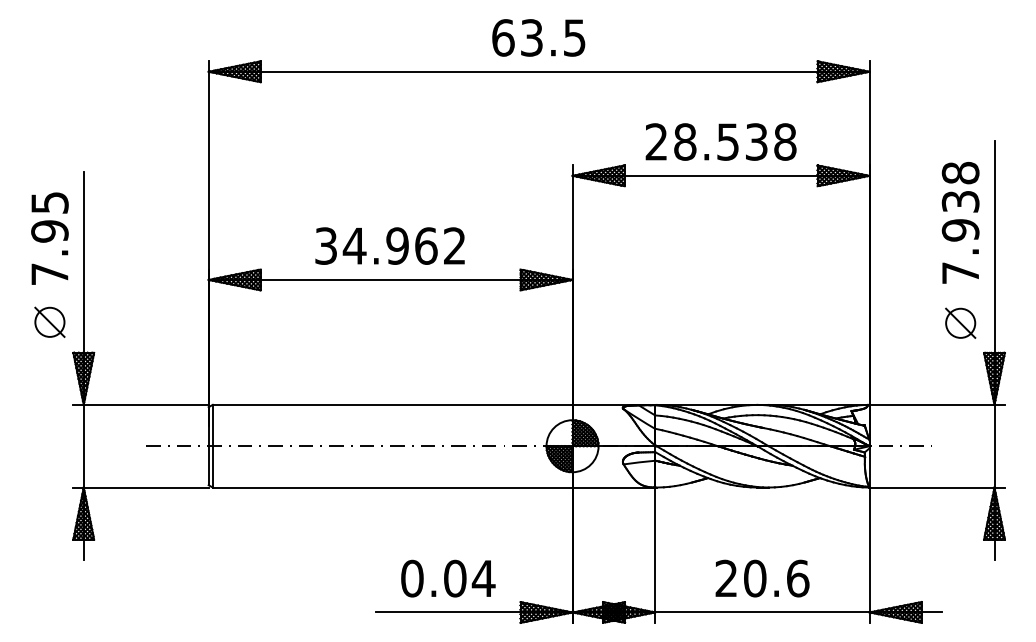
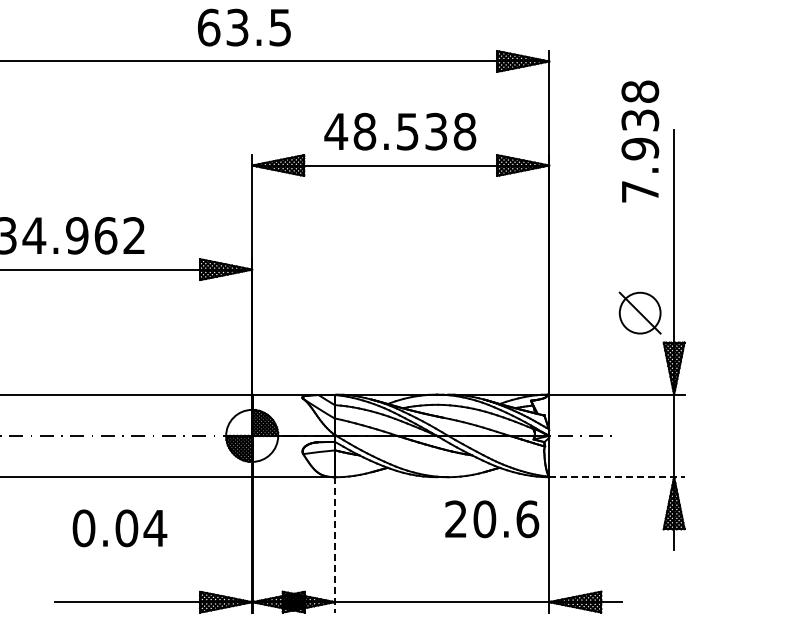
text: (538, 37) -> (244, 27), moved
text: (656, 141) -> (336, 131), 28.538 -> 48.538
text: (960, 222) -> (640, 141), moved
part: (960, 322) -> (640, 312), size x1.4
line: (937, 487) -> (617, 477), solid -> dashed
line: (655, 555) -> (335, 545), solid -> dashed
text: (448, 578) -> (120, 528), moved
text: (762, 578) -> (492, 519), moved

